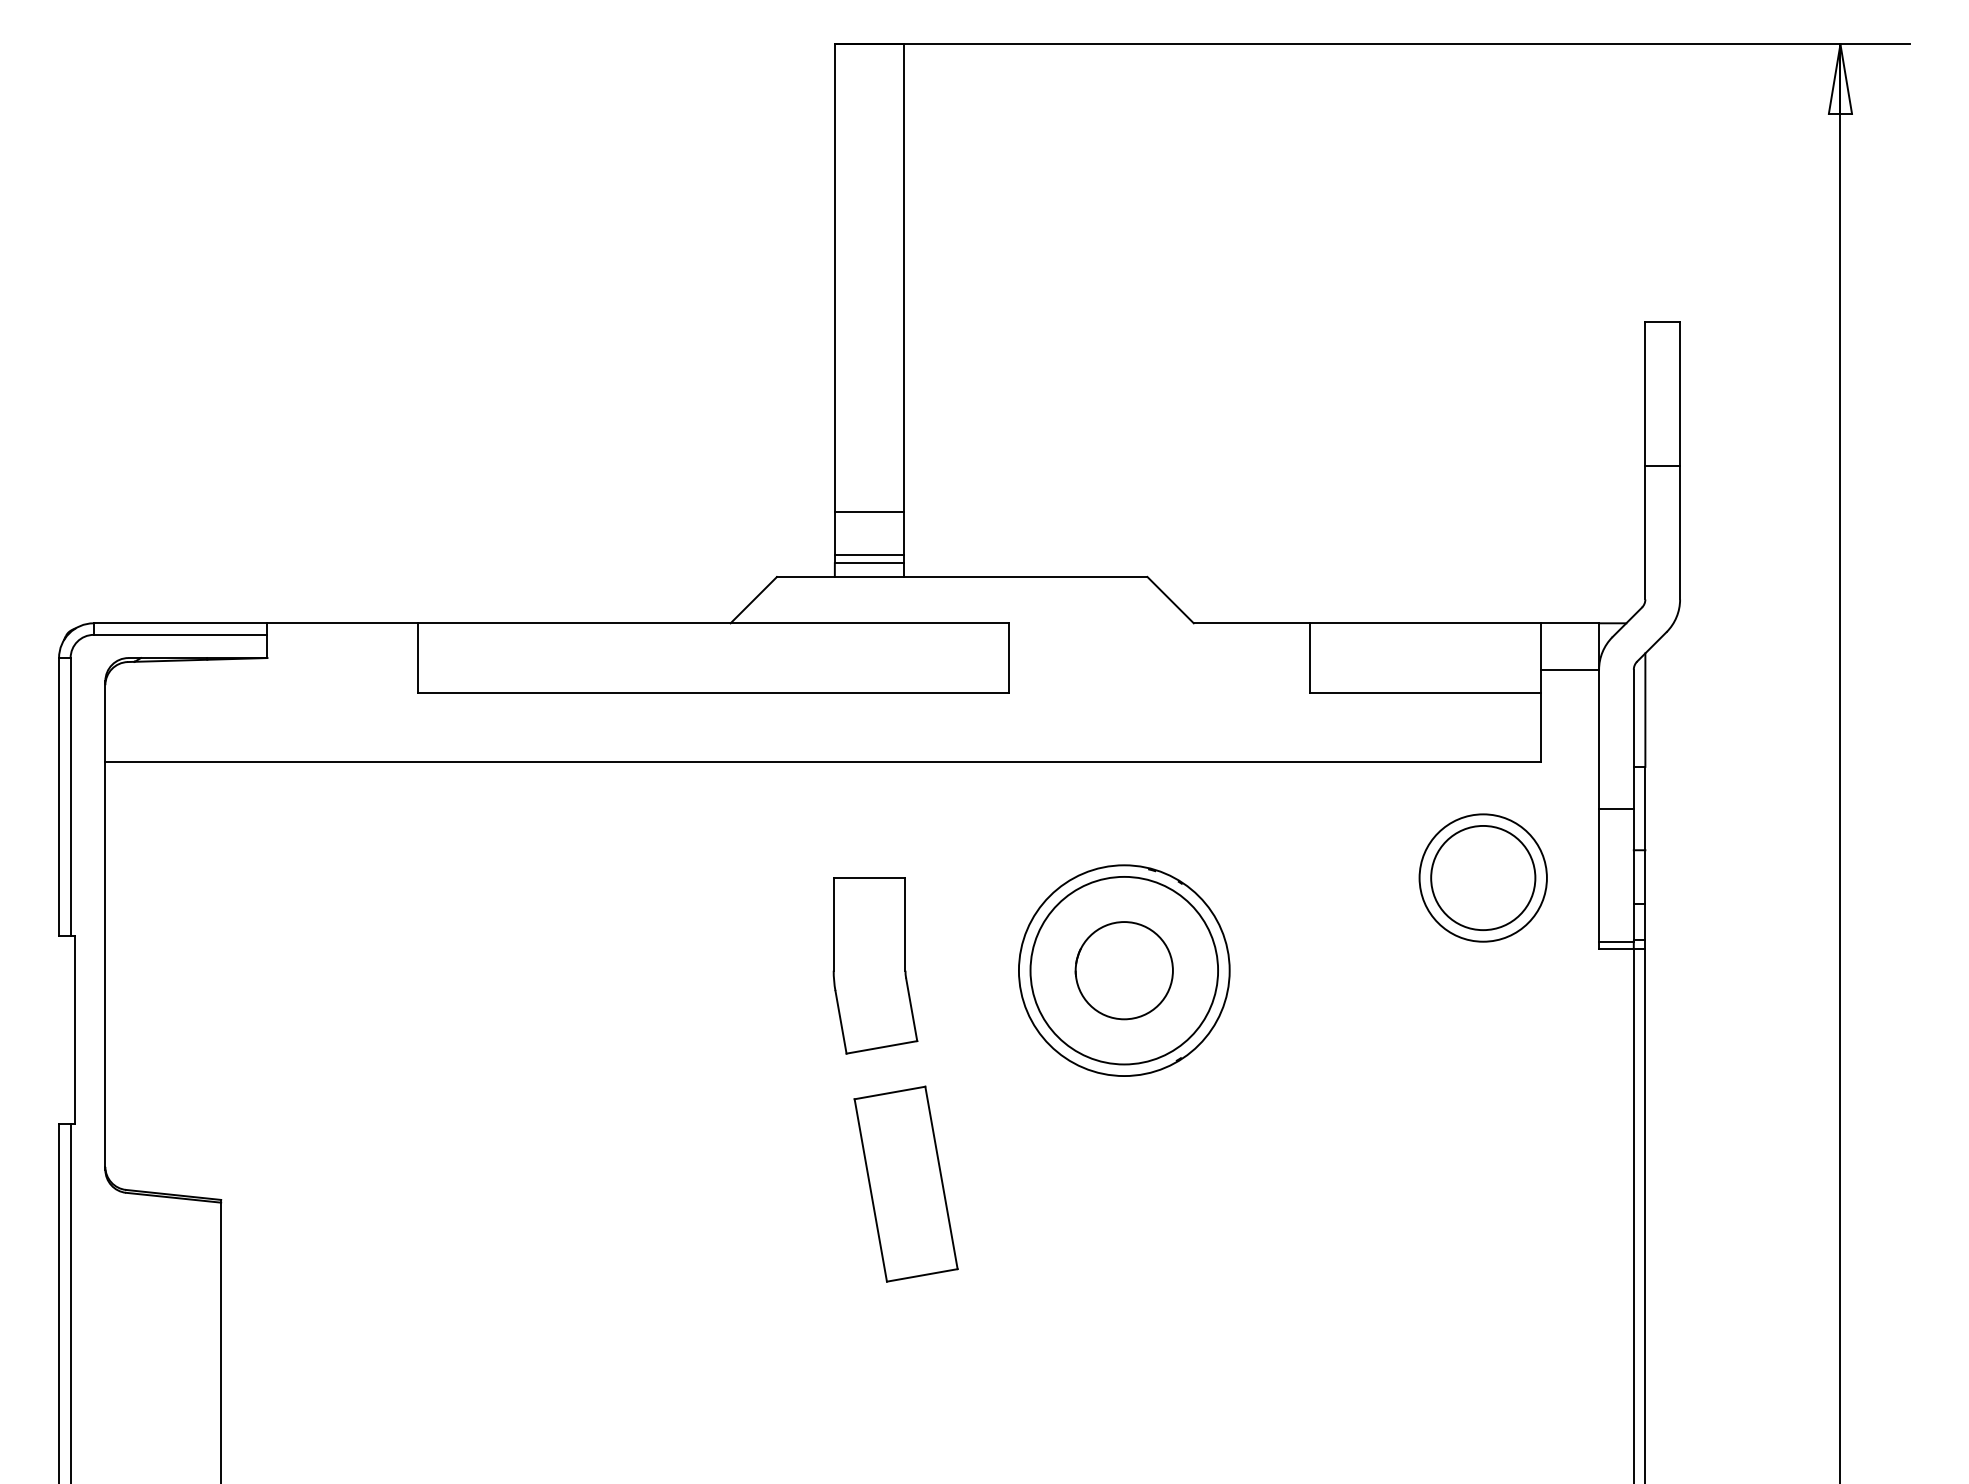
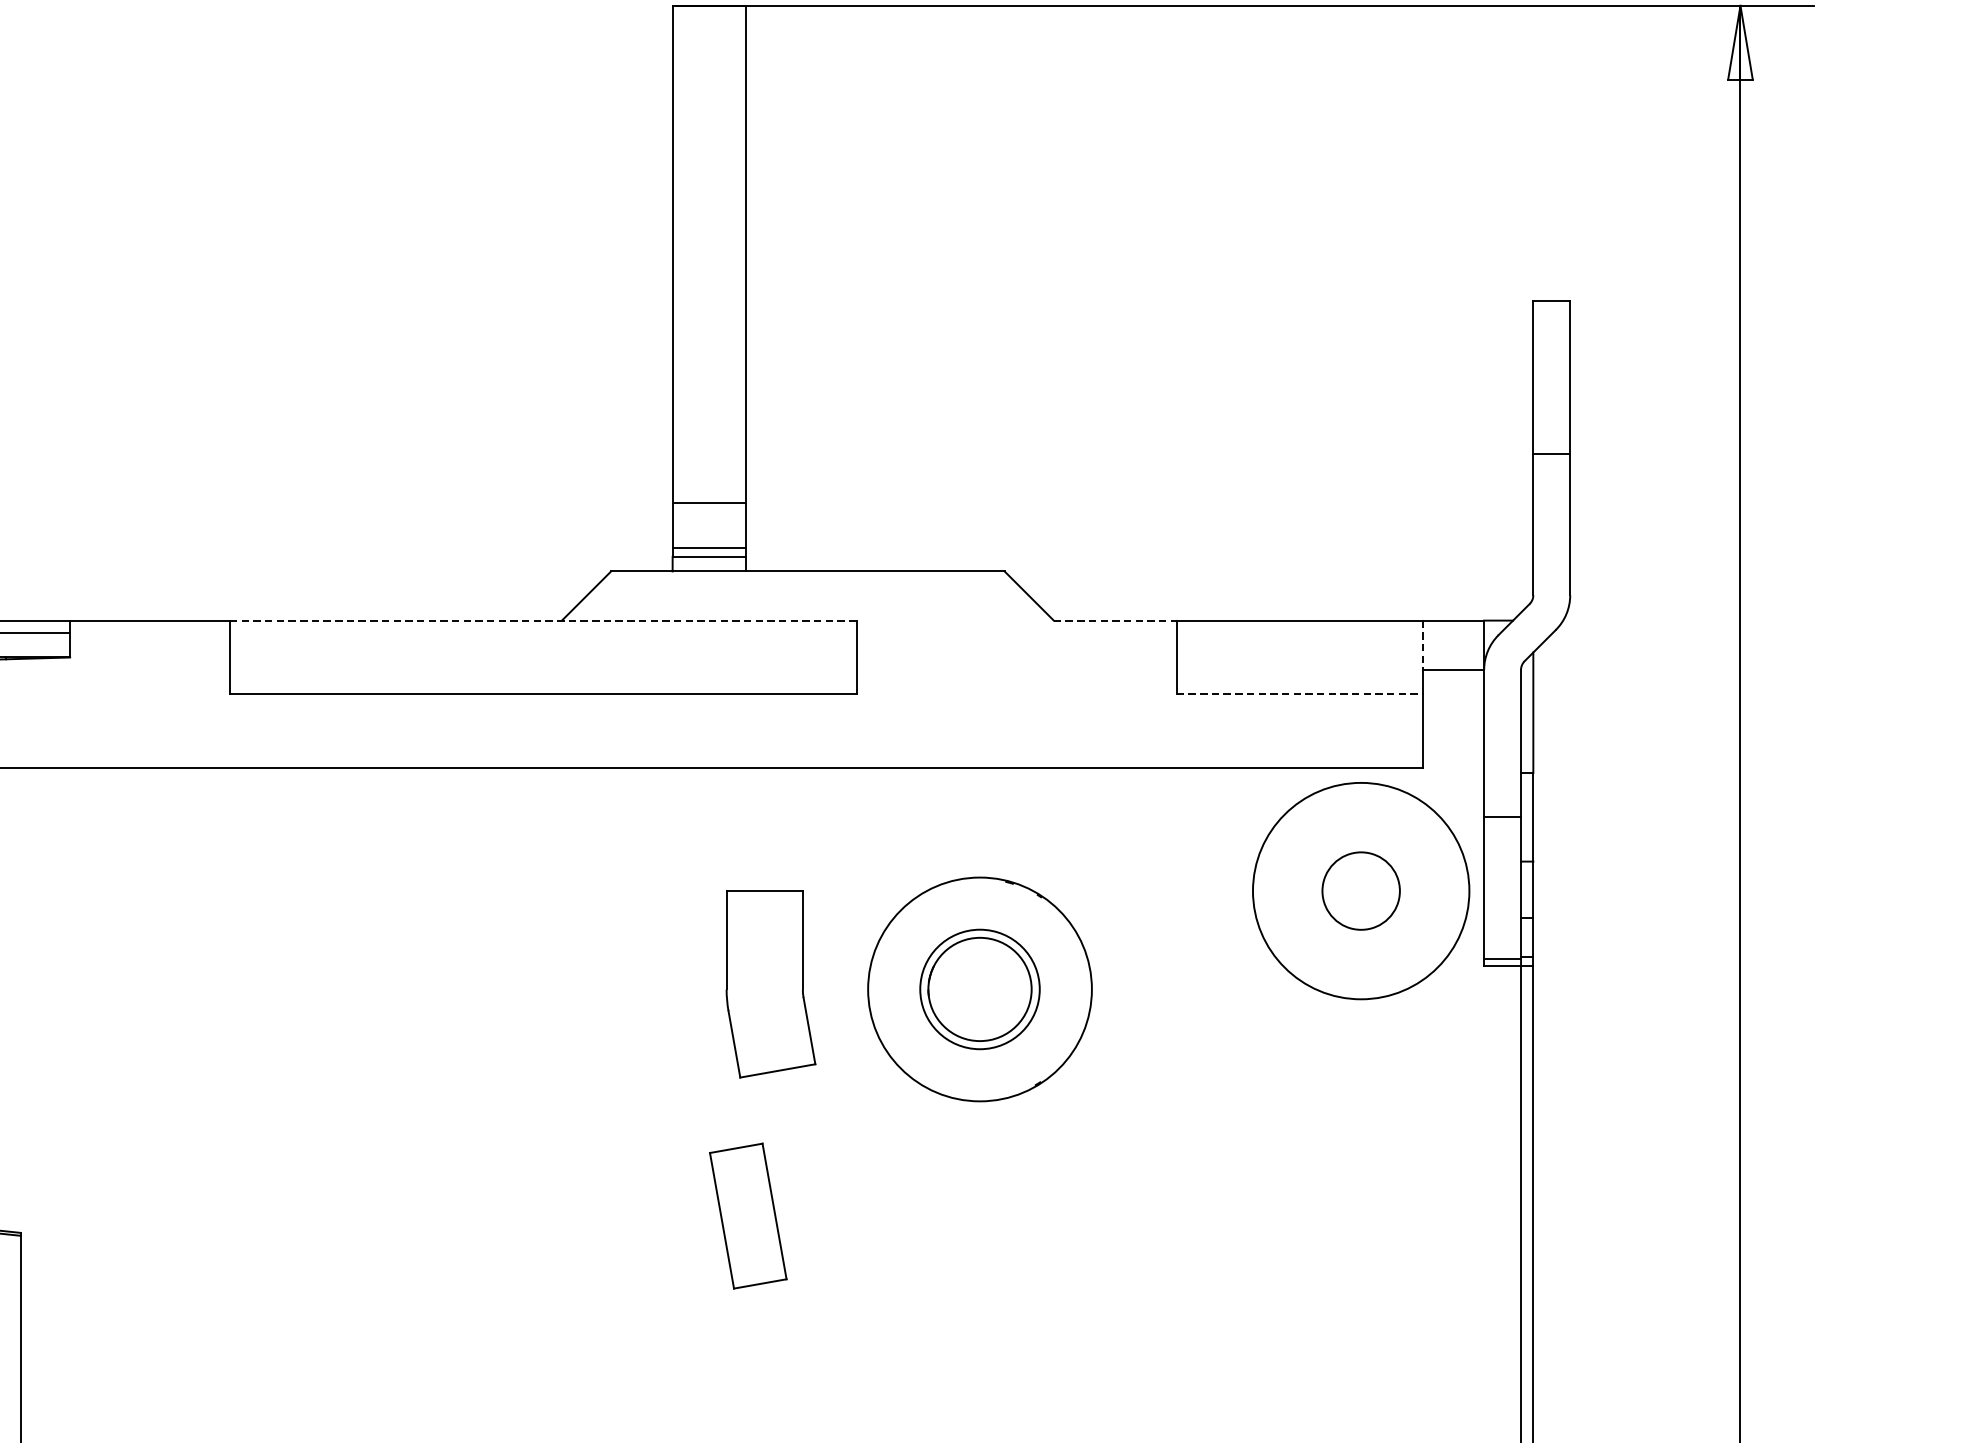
line: (713, 623) -> (543, 620), solid -> dashed
line: (1251, 623) -> (1115, 620), solid -> dashed
line: (1541, 646) -> (1423, 645), solid -> dashed
line: (1425, 692) -> (1299, 694), solid -> dashed
circle: (1482, 877) -> (1360, 890), size x1.6
circle: (1483, 877) -> (1361, 890), size x0.7
part: (875, 965) -> (771, 983), moved
circle: (1124, 970) -> (980, 989), size x0.6
part: (905, 1183) -> (747, 1215), size x0.7

